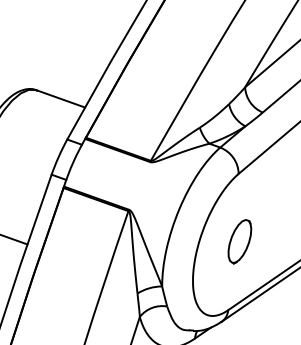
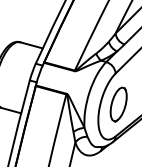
part: (239, 241) -> (118, 104), size x1.67

